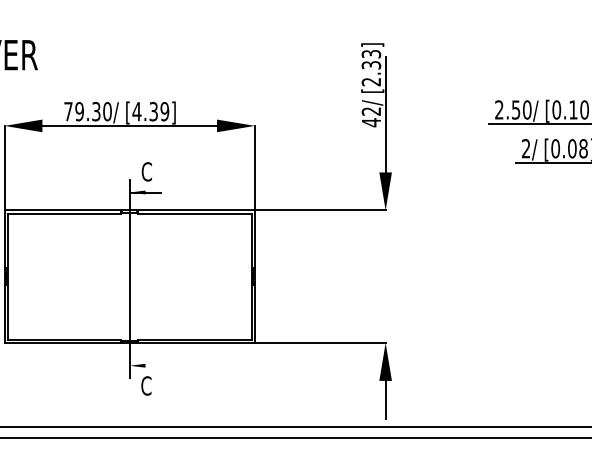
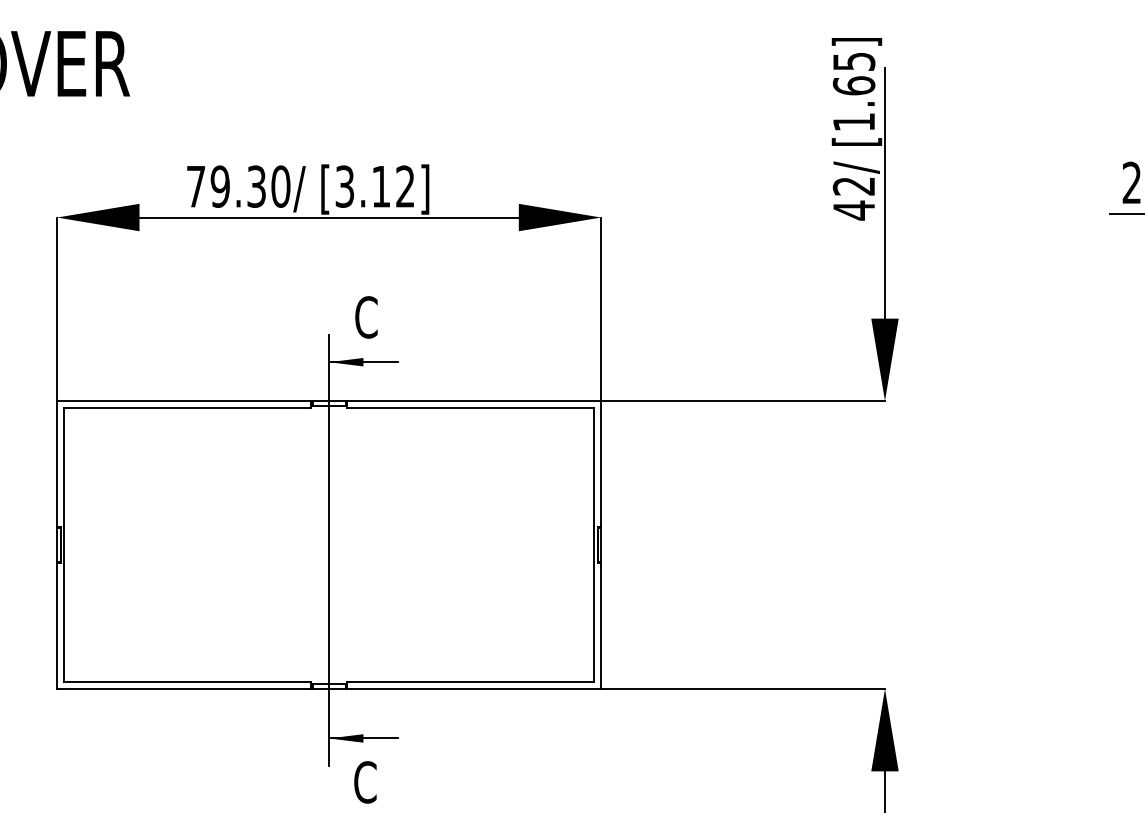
text: (371, 68) -> (854, 92), [2.33] -> [1.65]
text: (150, 111) -> (374, 186), [4.39] -> [3.12]
line: (145, 365) -> (363, 737), added

